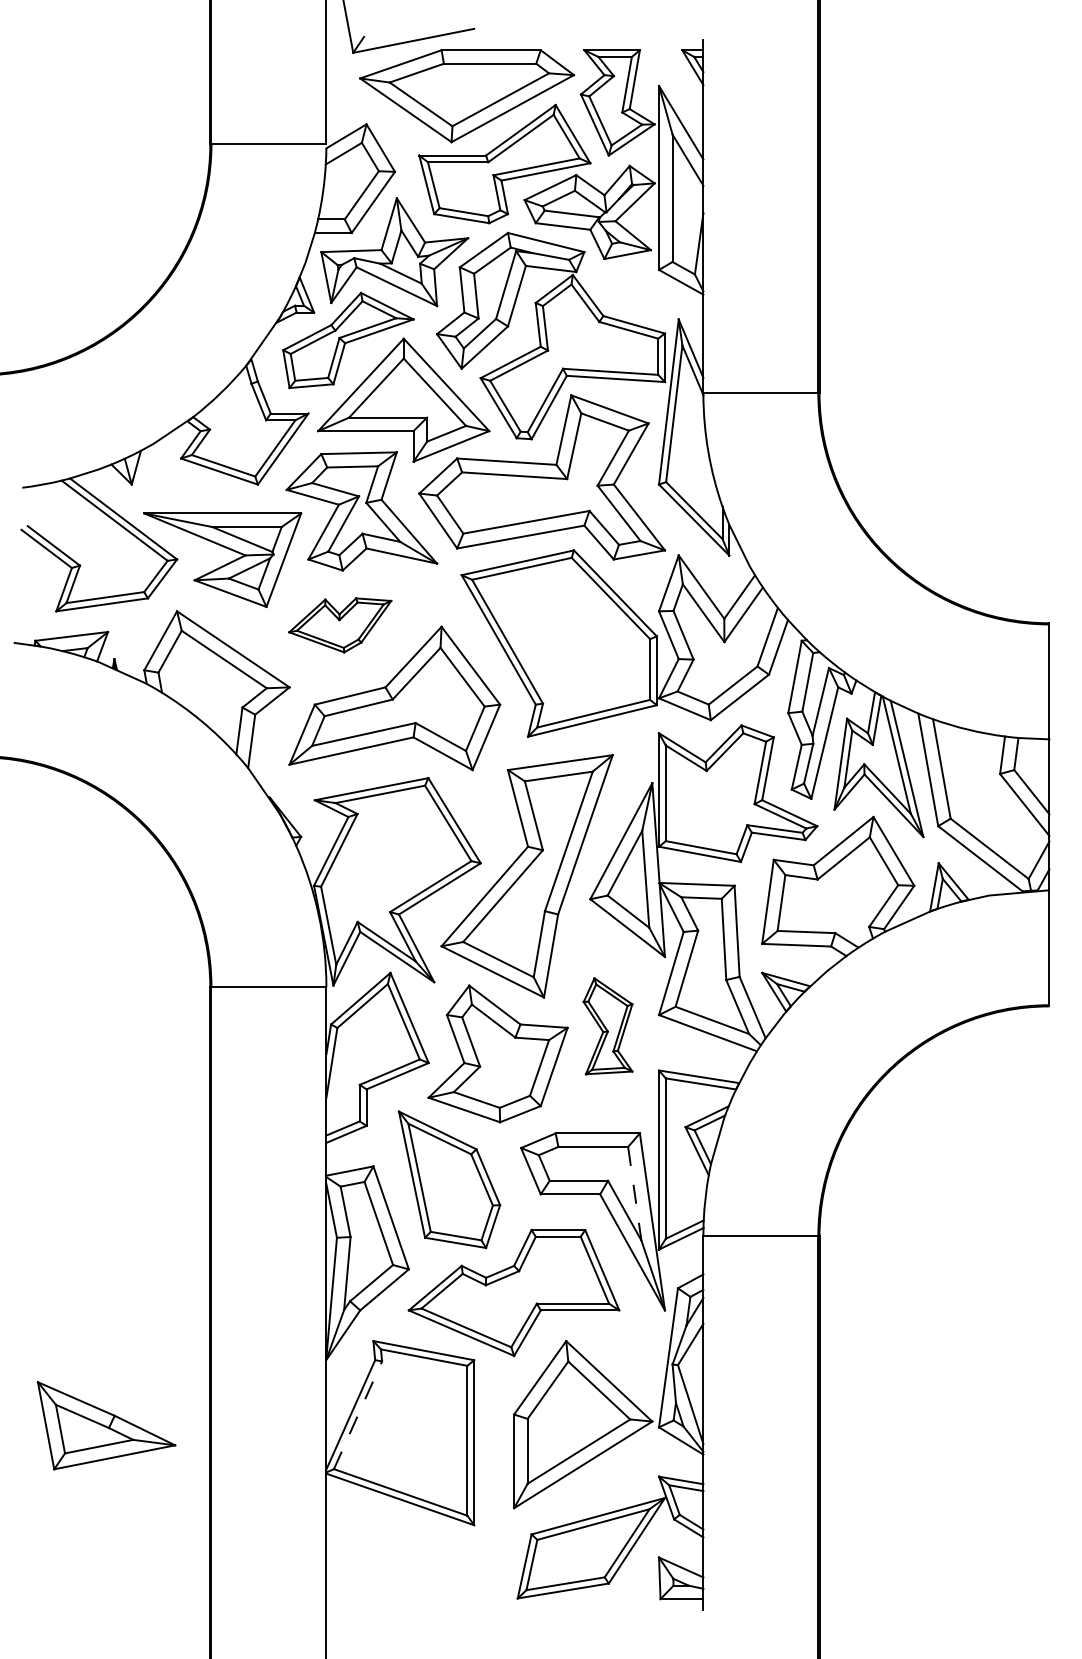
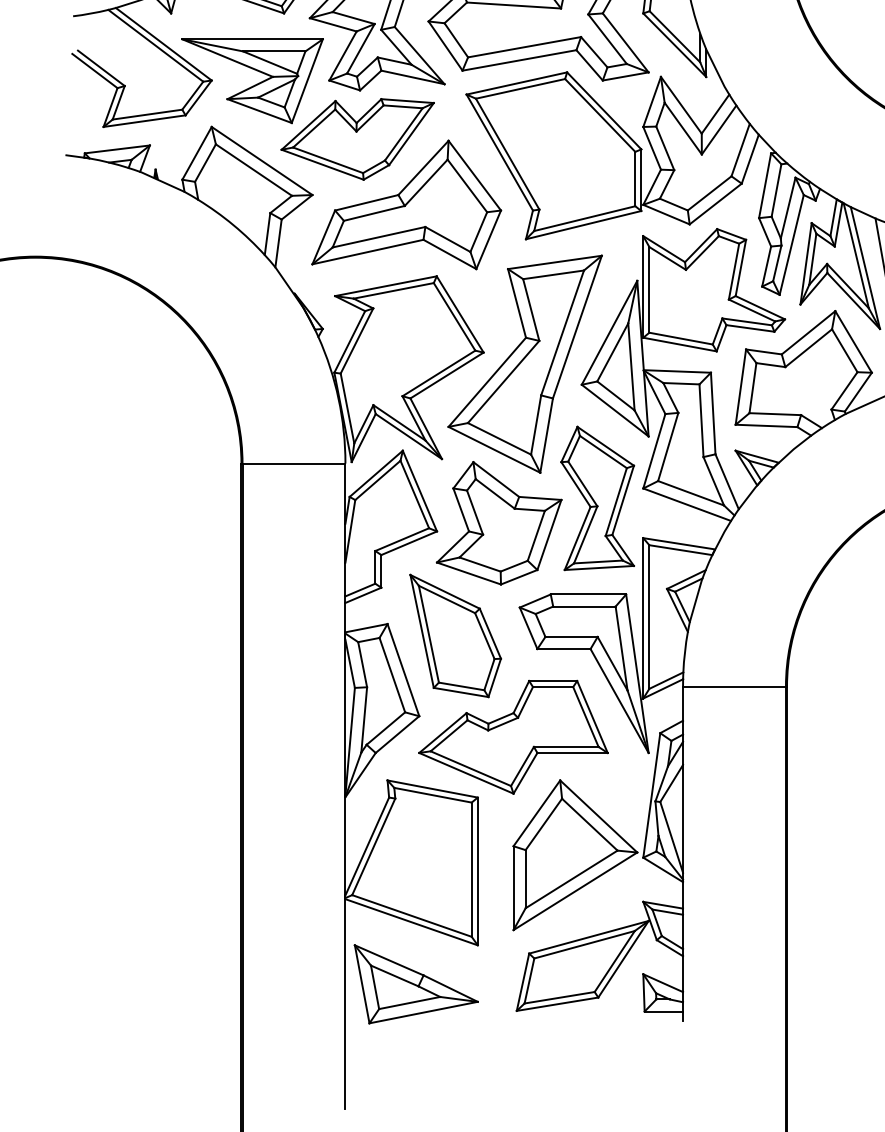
part: (340, 625) -> (358, 139), size x1.67
part: (607, 1026) -> (597, 498), size x1.67
line: (634, 1194) -> (621, 649), dashed -> solid
line: (358, 1414) -> (374, 846), dashed -> solid
part: (106, 1425) -> (416, 984), moved

